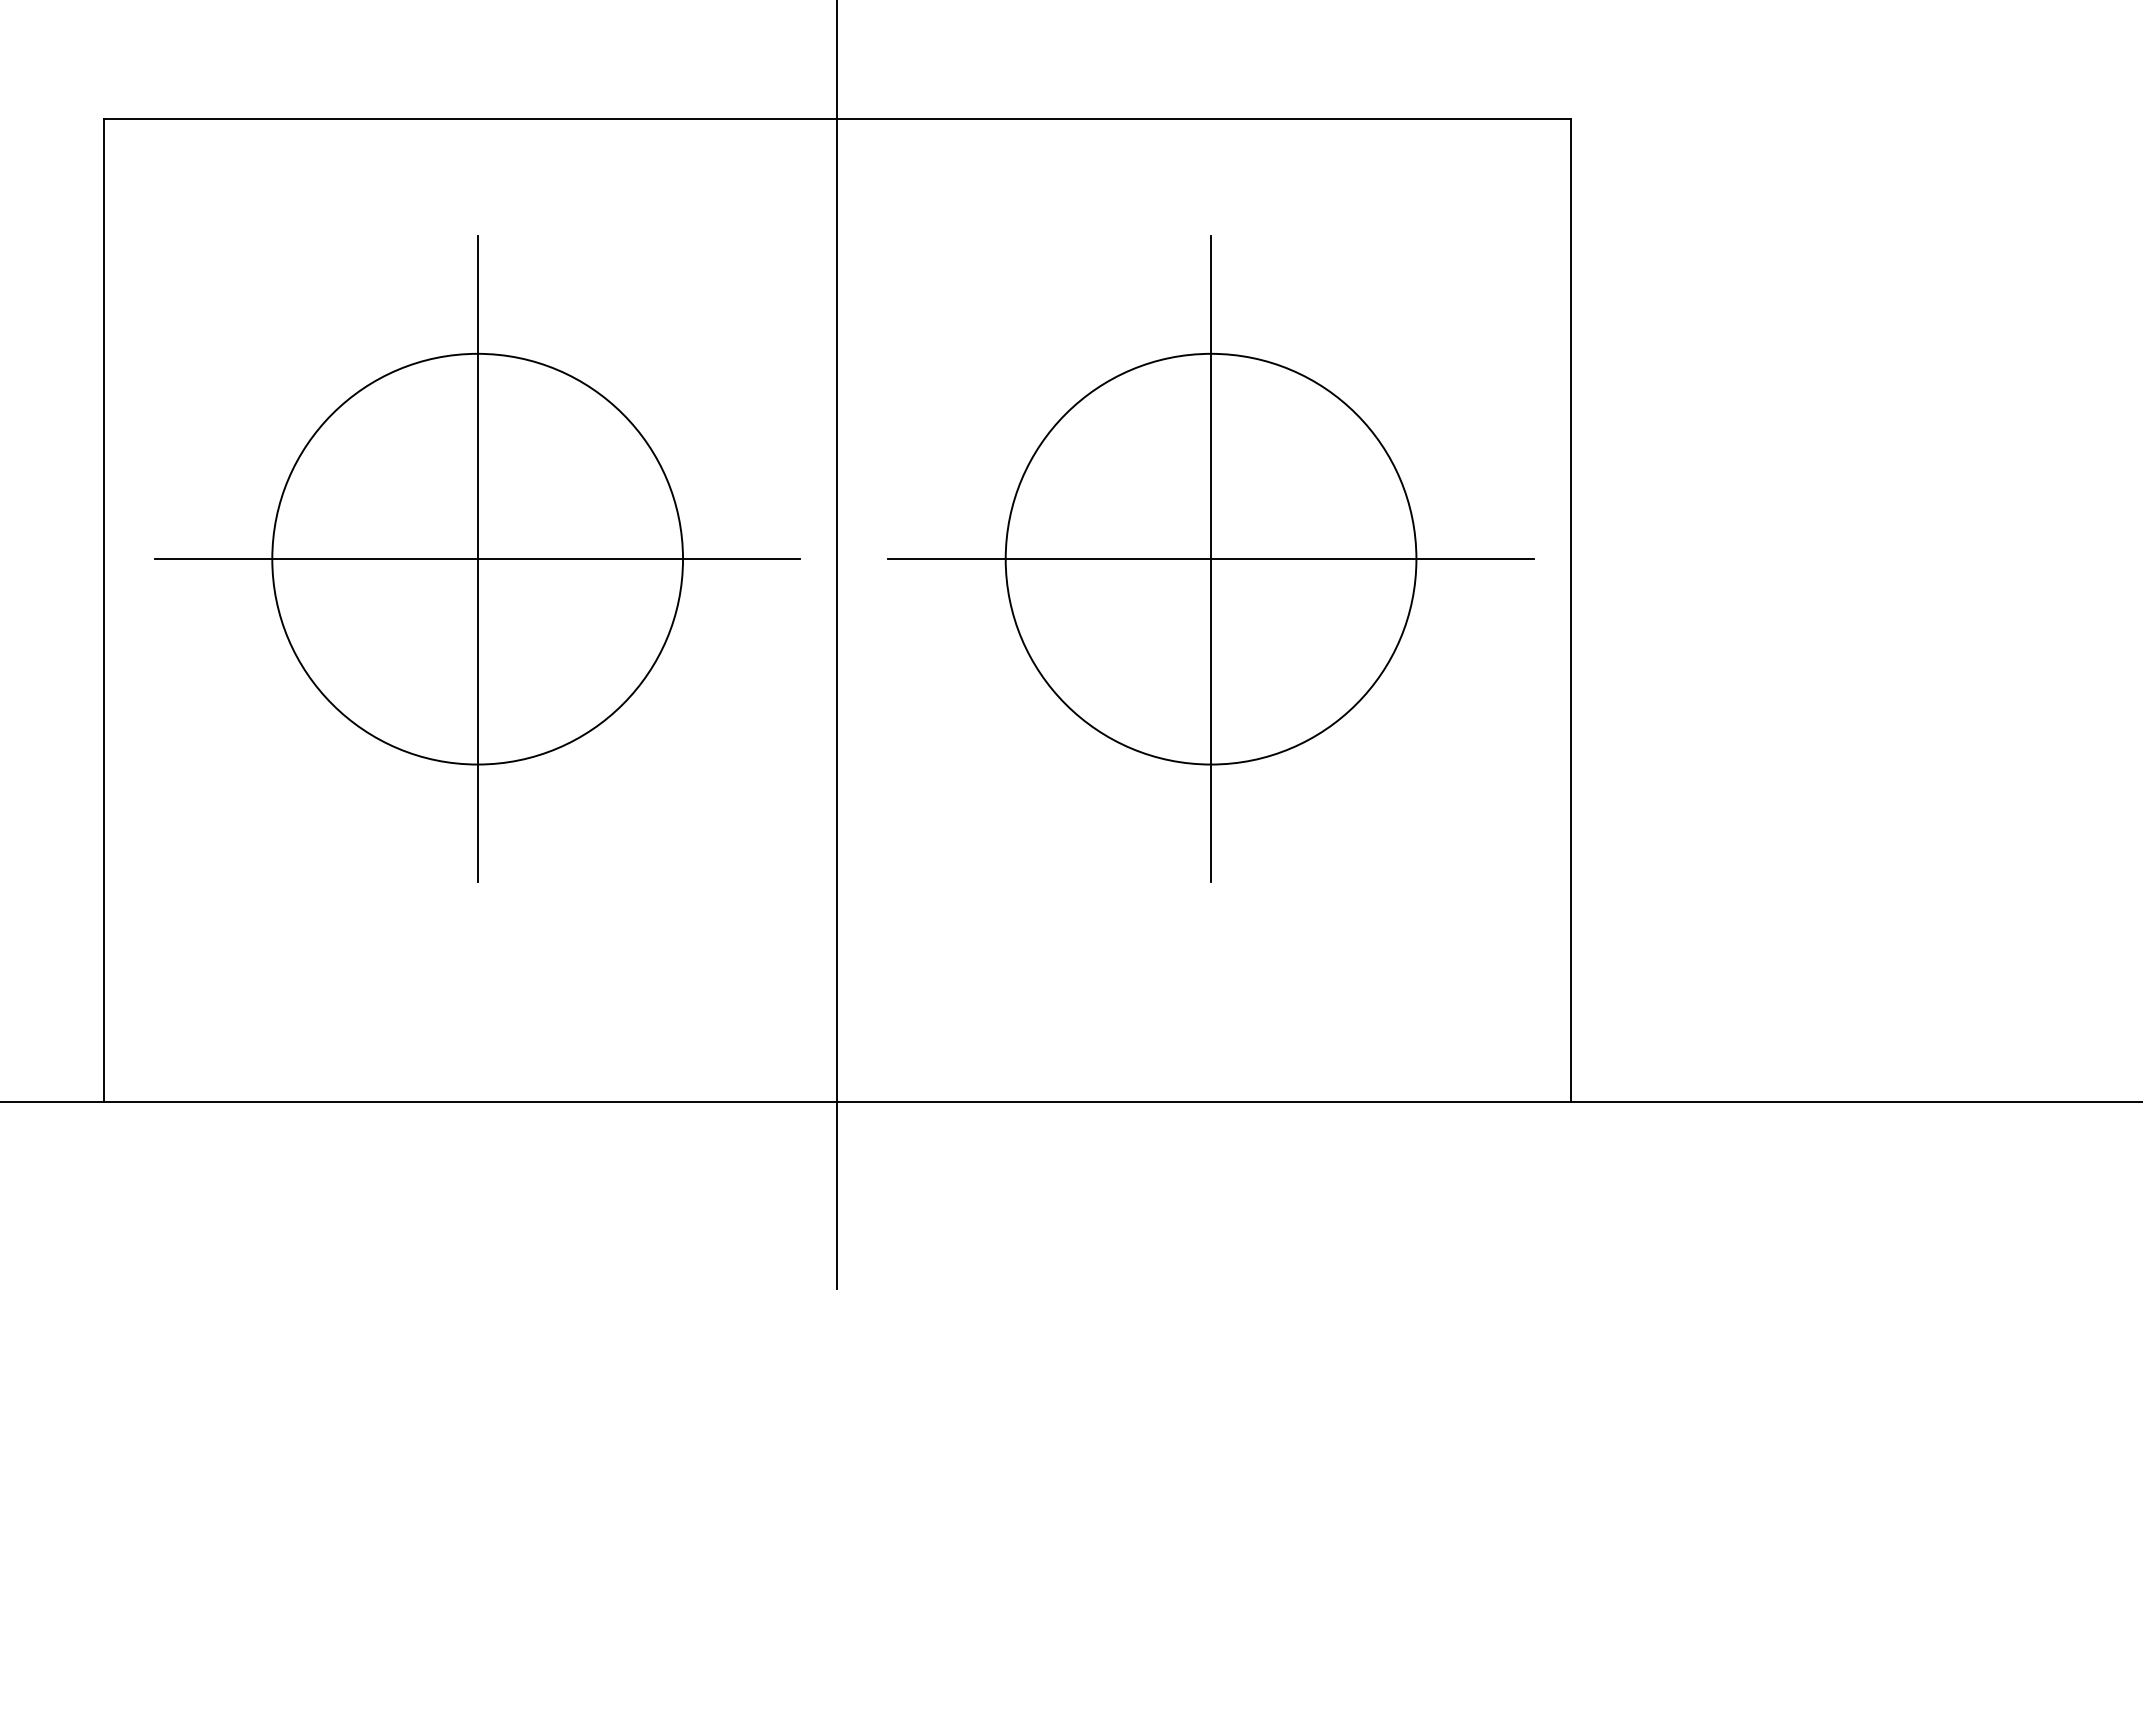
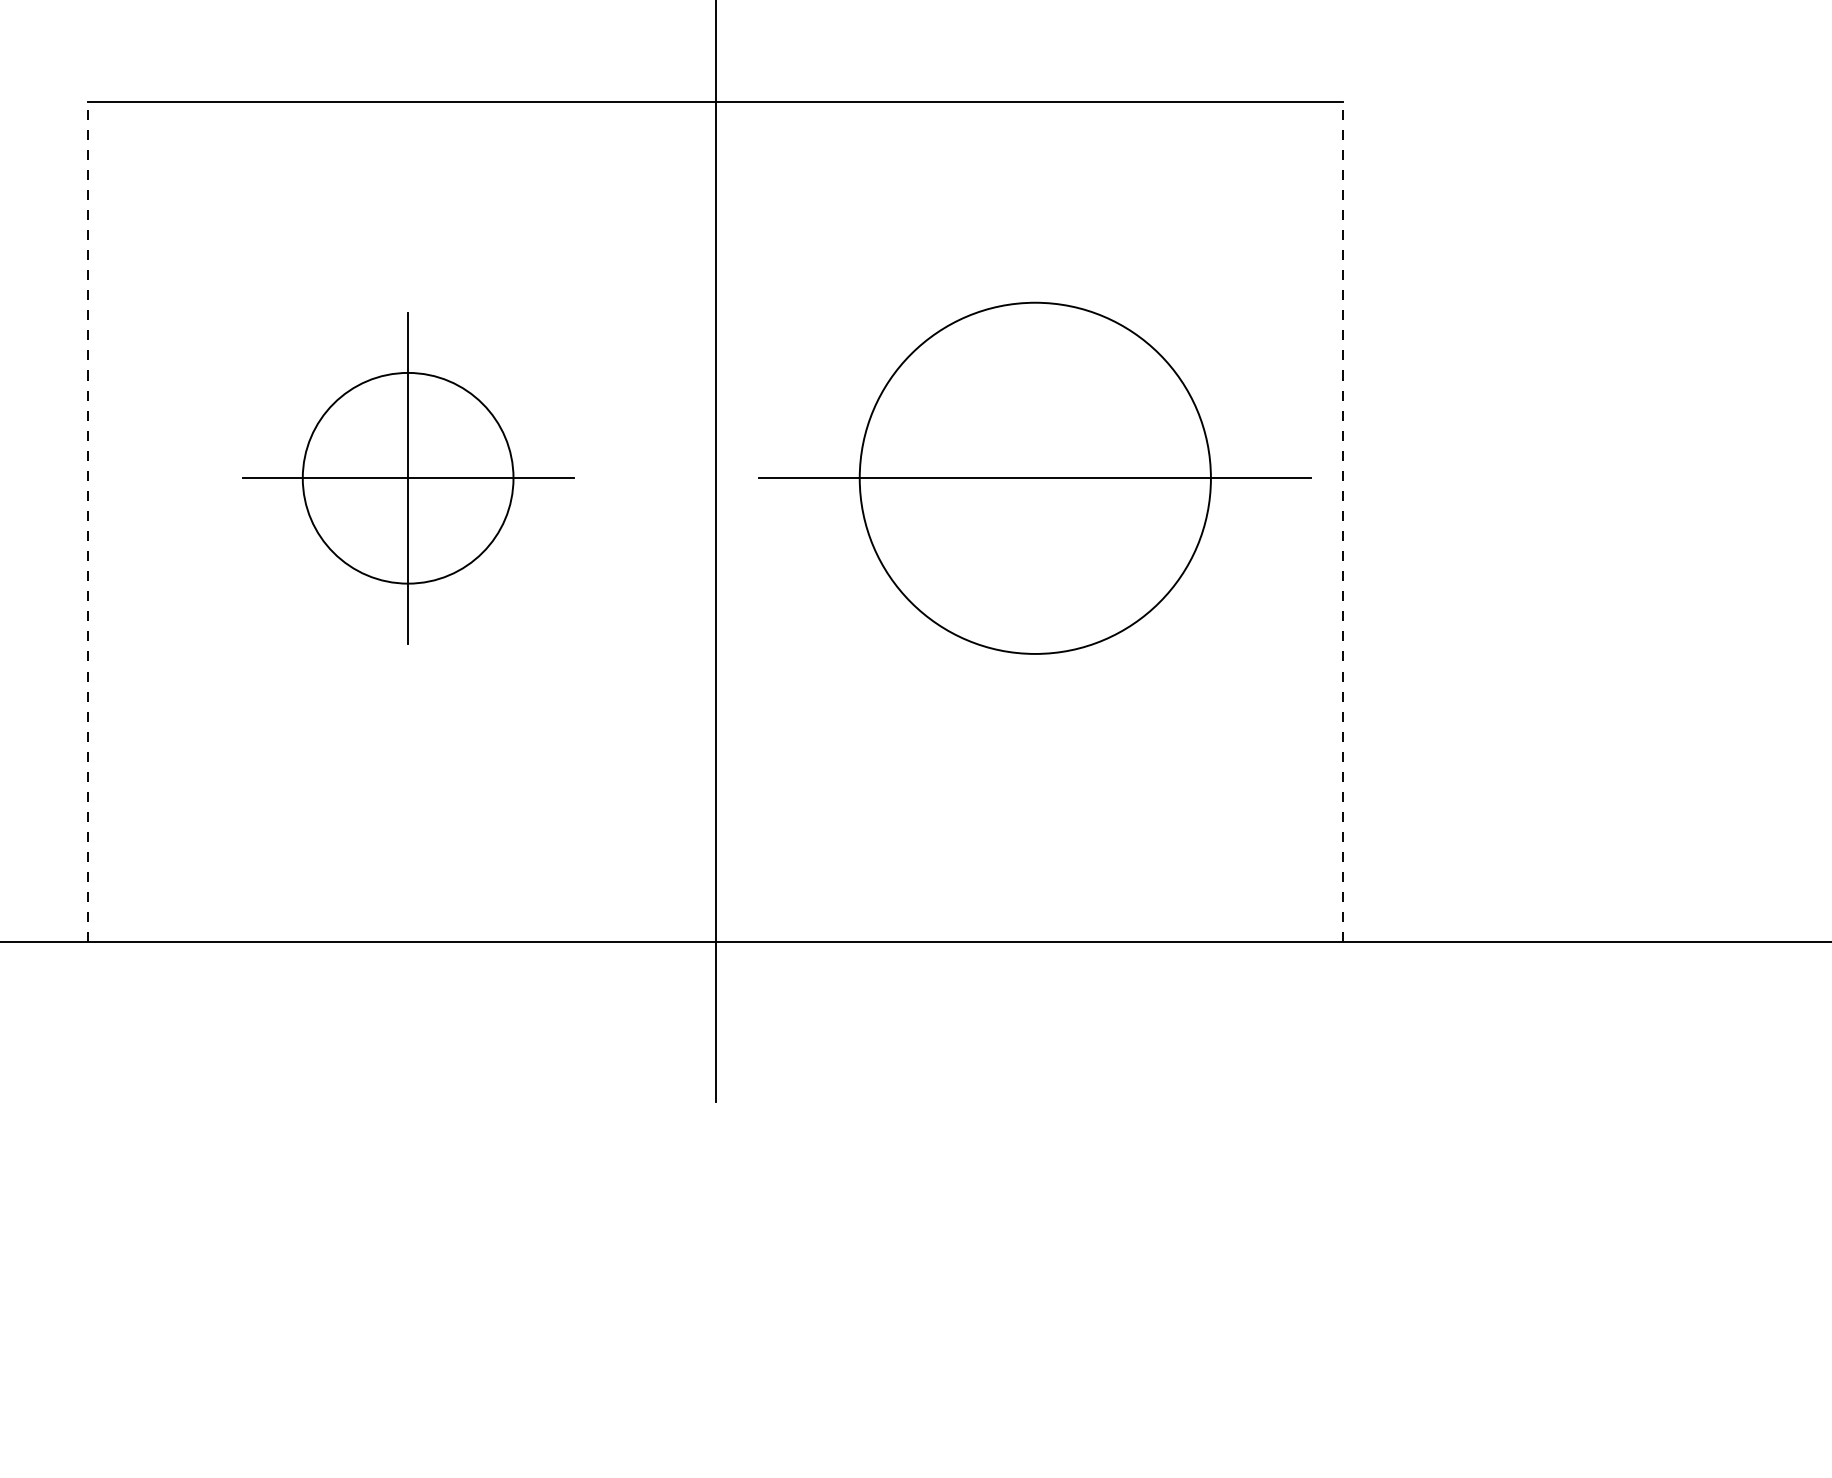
part: (477, 558) -> (408, 477), size x0.6
line: (1211, 558) -> (1035, 477), removed
line: (103, 610) -> (88, 522), solid -> dashed
line: (1570, 610) -> (1342, 522), solid -> dashed

